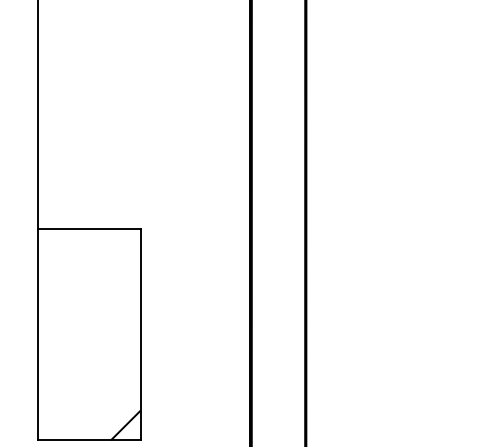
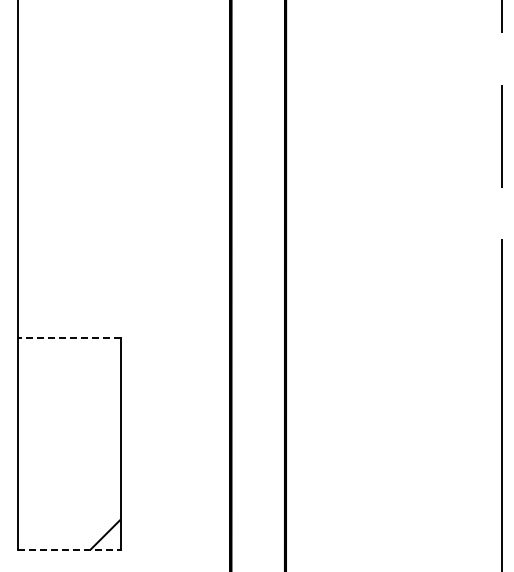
line: (88, 229) -> (68, 338), solid -> dashed
line: (89, 440) -> (69, 549), solid -> dashed

